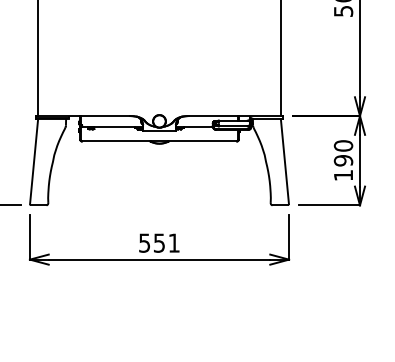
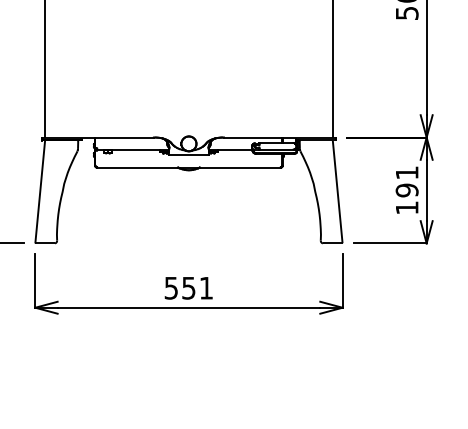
text: (343, 145) -> (407, 172), 190 -> 191

